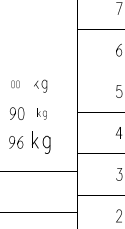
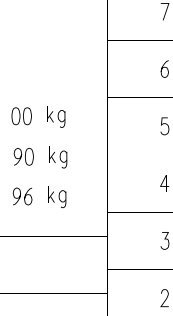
part: (15, 84) -> (21, 116), size x1.67
part: (42, 114) -> (58, 157), size x1.43
part: (41, 142) -> (57, 196), size x0.71

